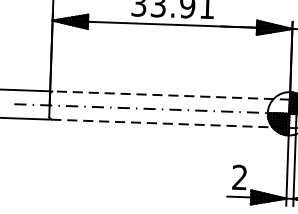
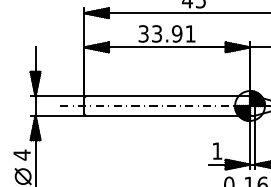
line: (170, 95) -> (167, 96), dashed -> solid
line: (170, 123) -> (168, 115), dashed -> solid
text: (240, 176) -> (217, 150), 2 -> 1

